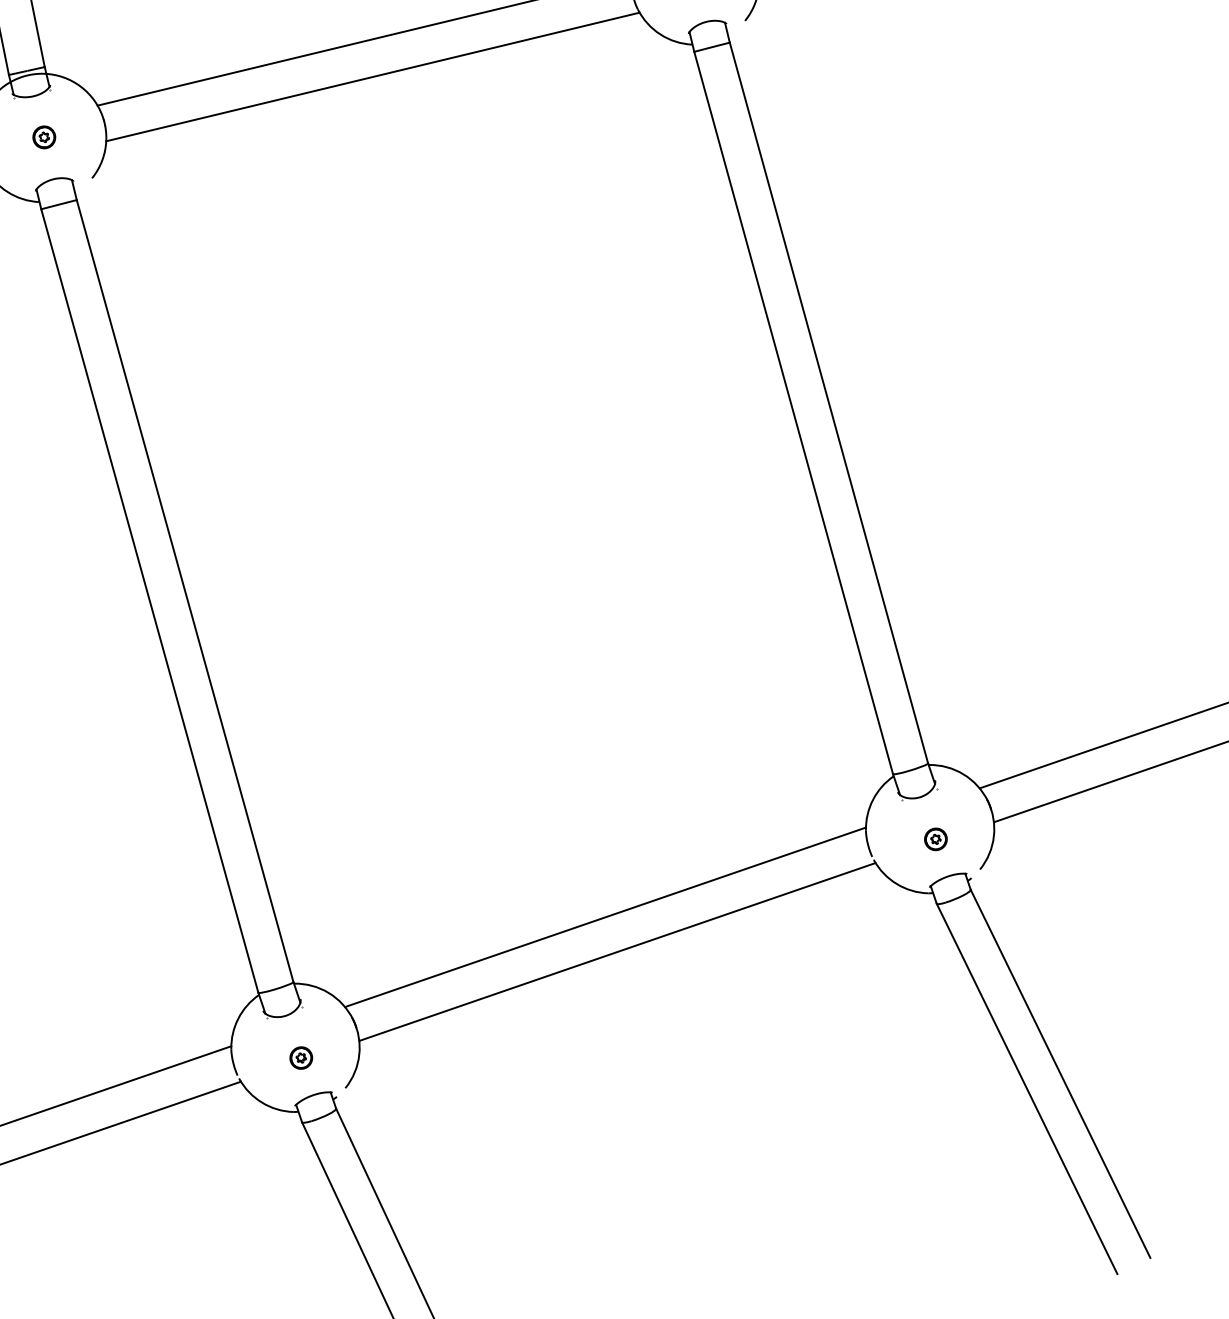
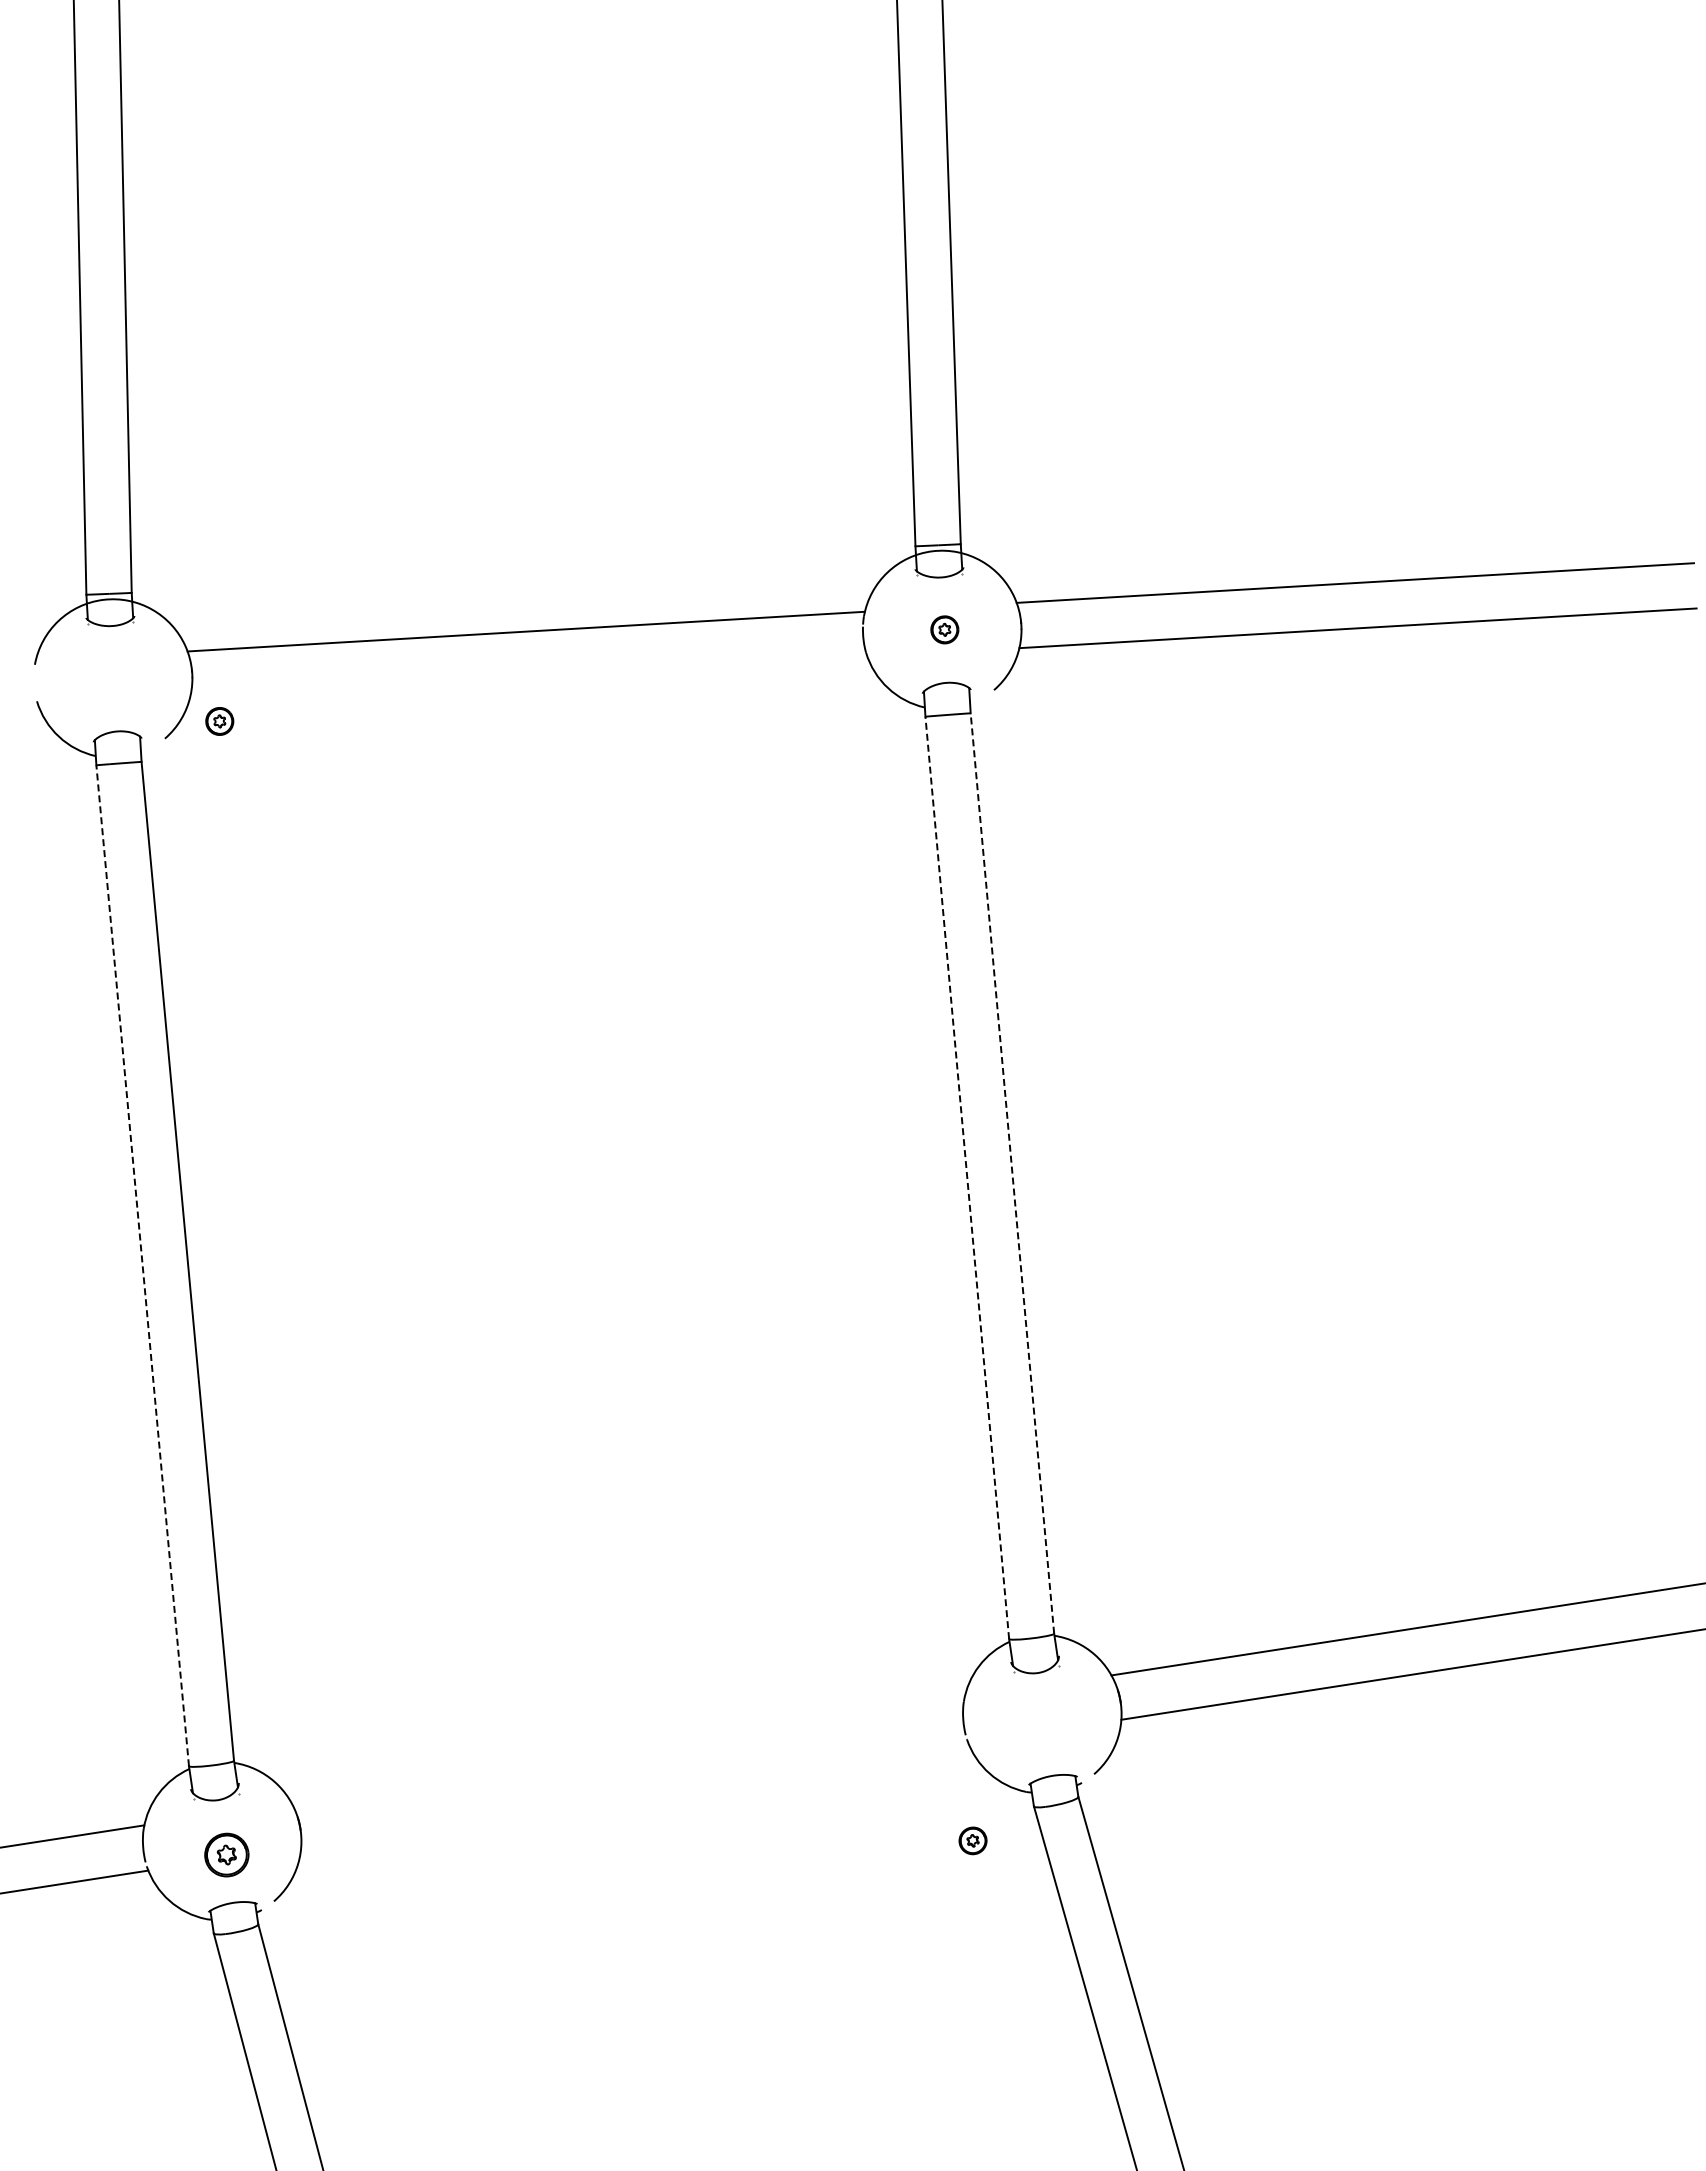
line: (372, 76) -> (528, 676), removed
part: (44, 137) -> (219, 721), moved
line: (829, 403) -> (1012, 1173), solid -> dashed
line: (793, 412) -> (967, 1177), solid -> dashed
line: (149, 600) -> (142, 1265), solid -> dashed
part: (935, 839) -> (972, 1840), moved
line: (605, 917) -> (627, 1750), removed
line: (617, 951) -> (634, 1794), removed
part: (300, 1057) -> (226, 1854), size x1.6

